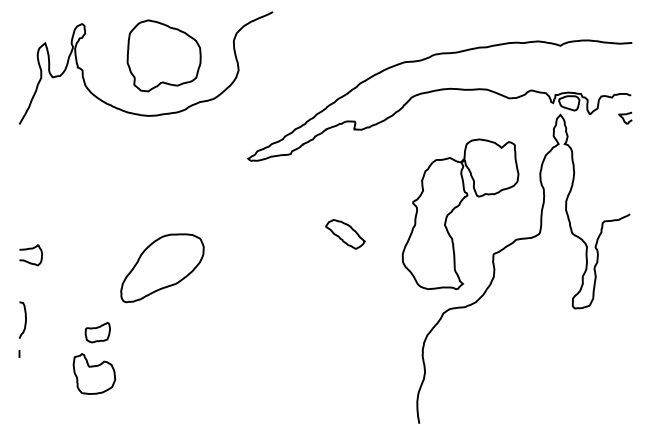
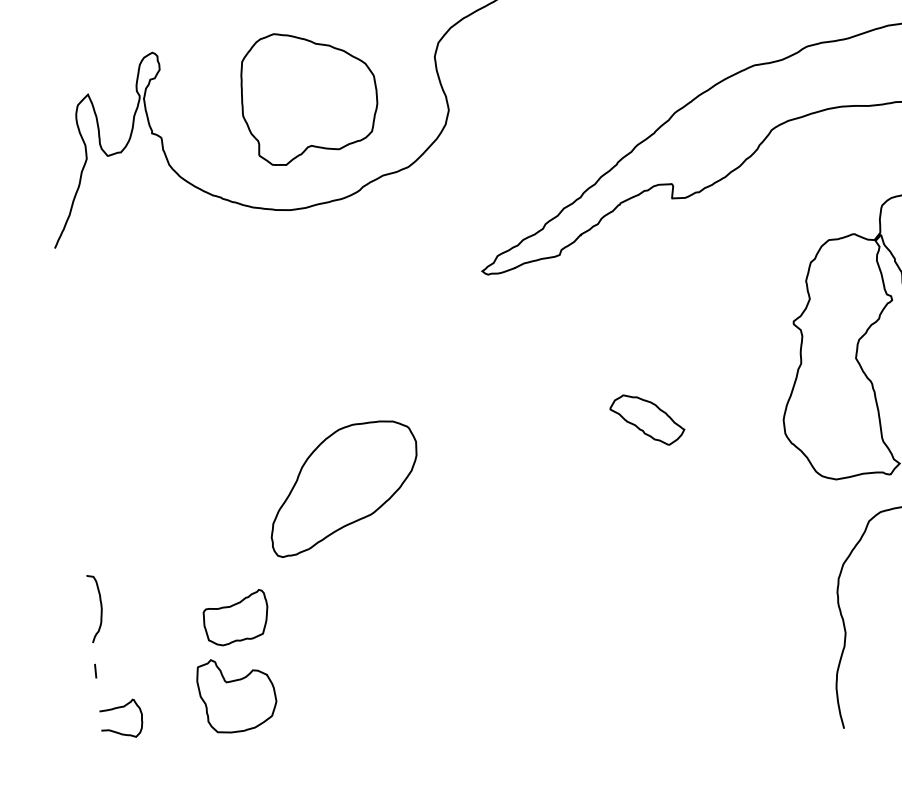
part: (345, 234) -> (647, 420), moved
curve: (30, 249) -> (119, 708), moved
part: (97, 332) -> (235, 617), size x1.43

